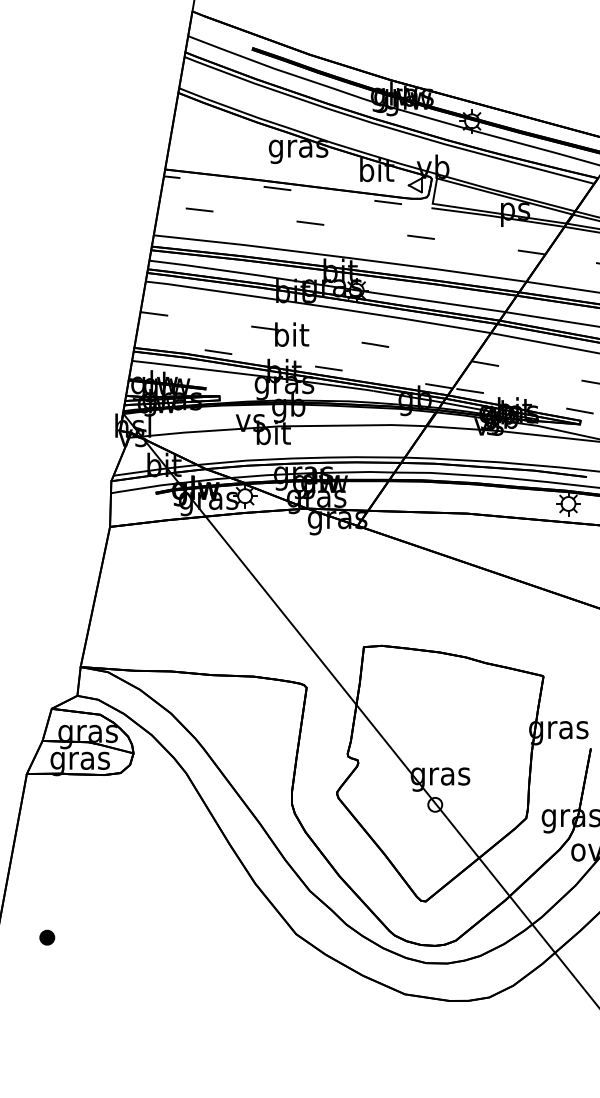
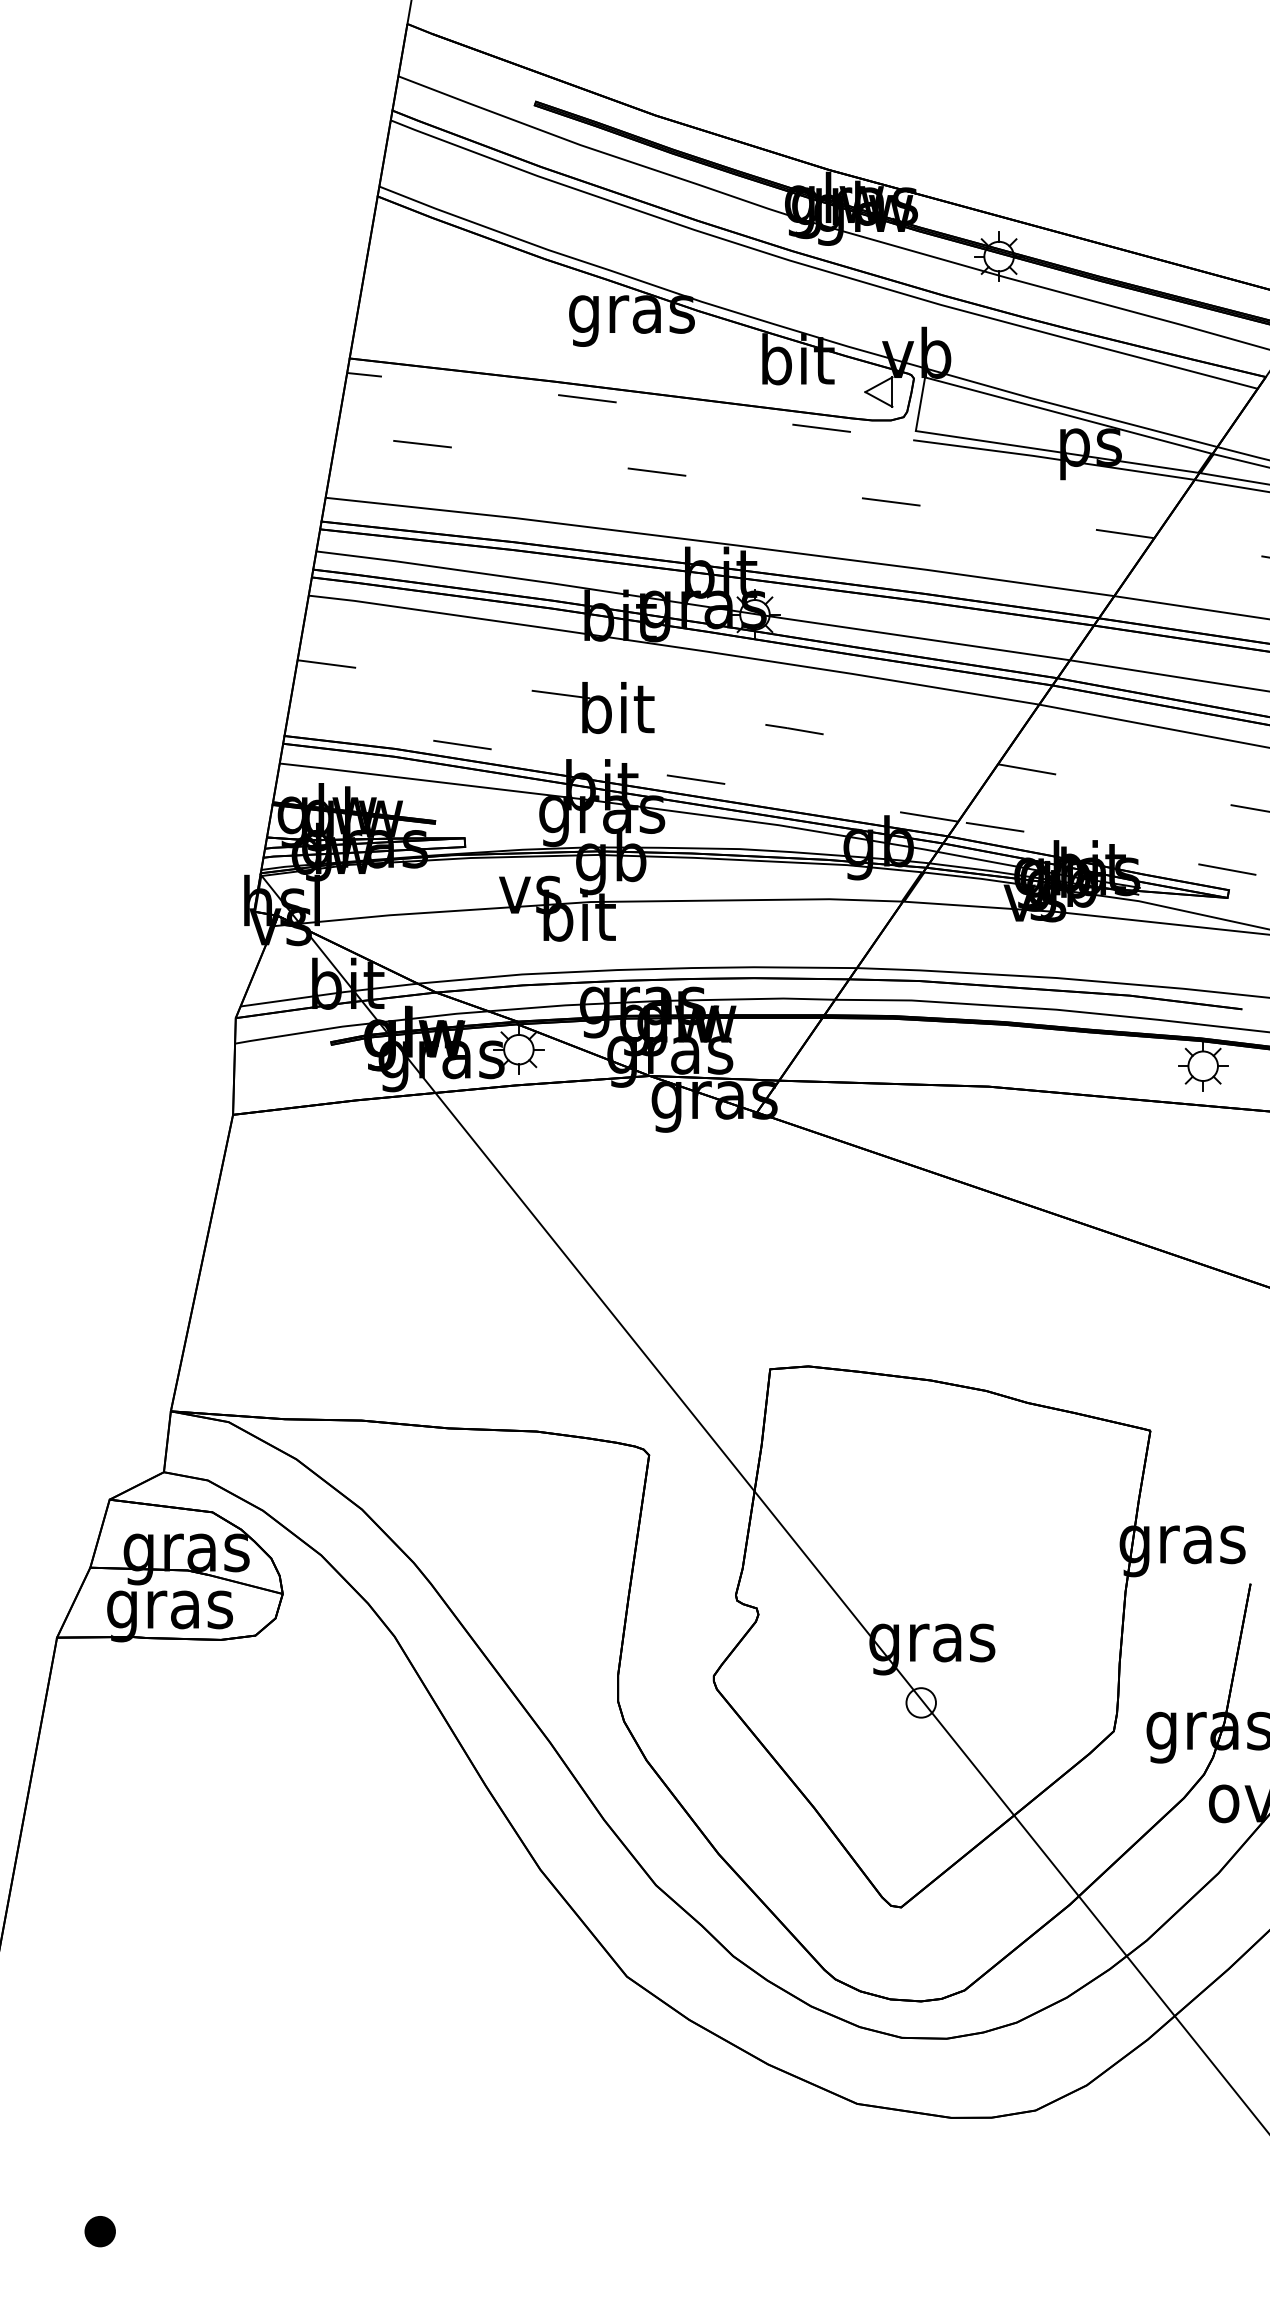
part: (47, 937) -> (100, 2231), moved

